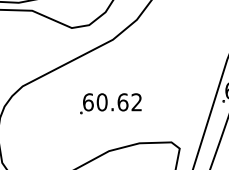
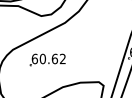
part: (110, 103) -> (47, 59), moved

